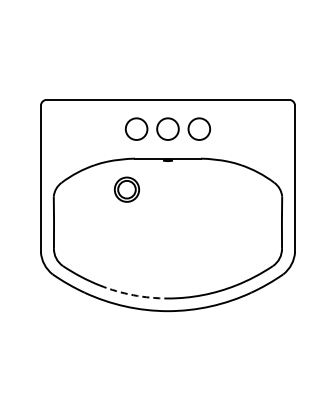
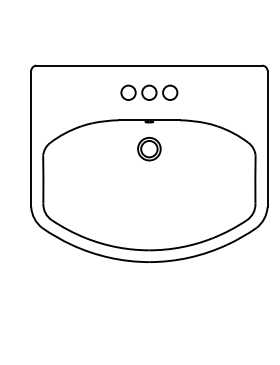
part: (167, 128) -> (148, 92), size x0.71
part: (126, 189) -> (148, 148), moved
arc: (133, 295) -> (117, 247), dashed -> solid

